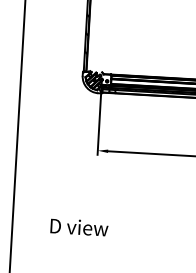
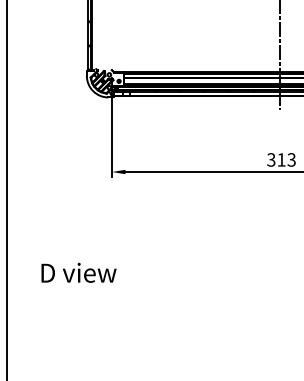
text: (79, 227) -> (78, 272), moved

